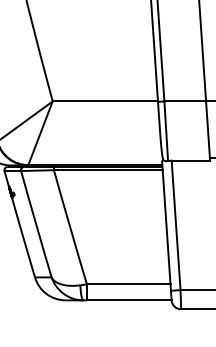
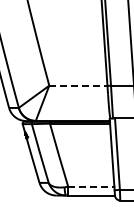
line: (105, 101) -> (78, 85), solid -> dashed
line: (129, 283) -> (91, 186), solid -> dashed

